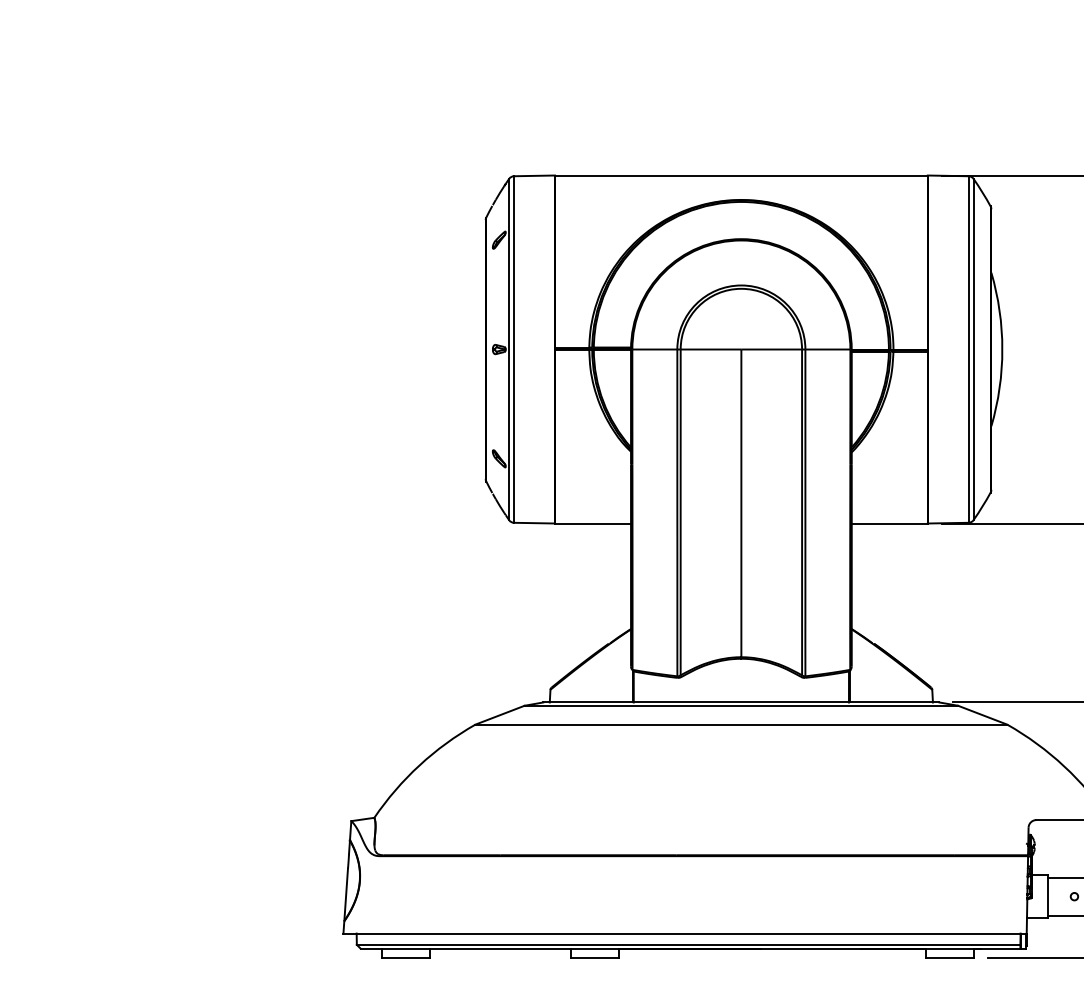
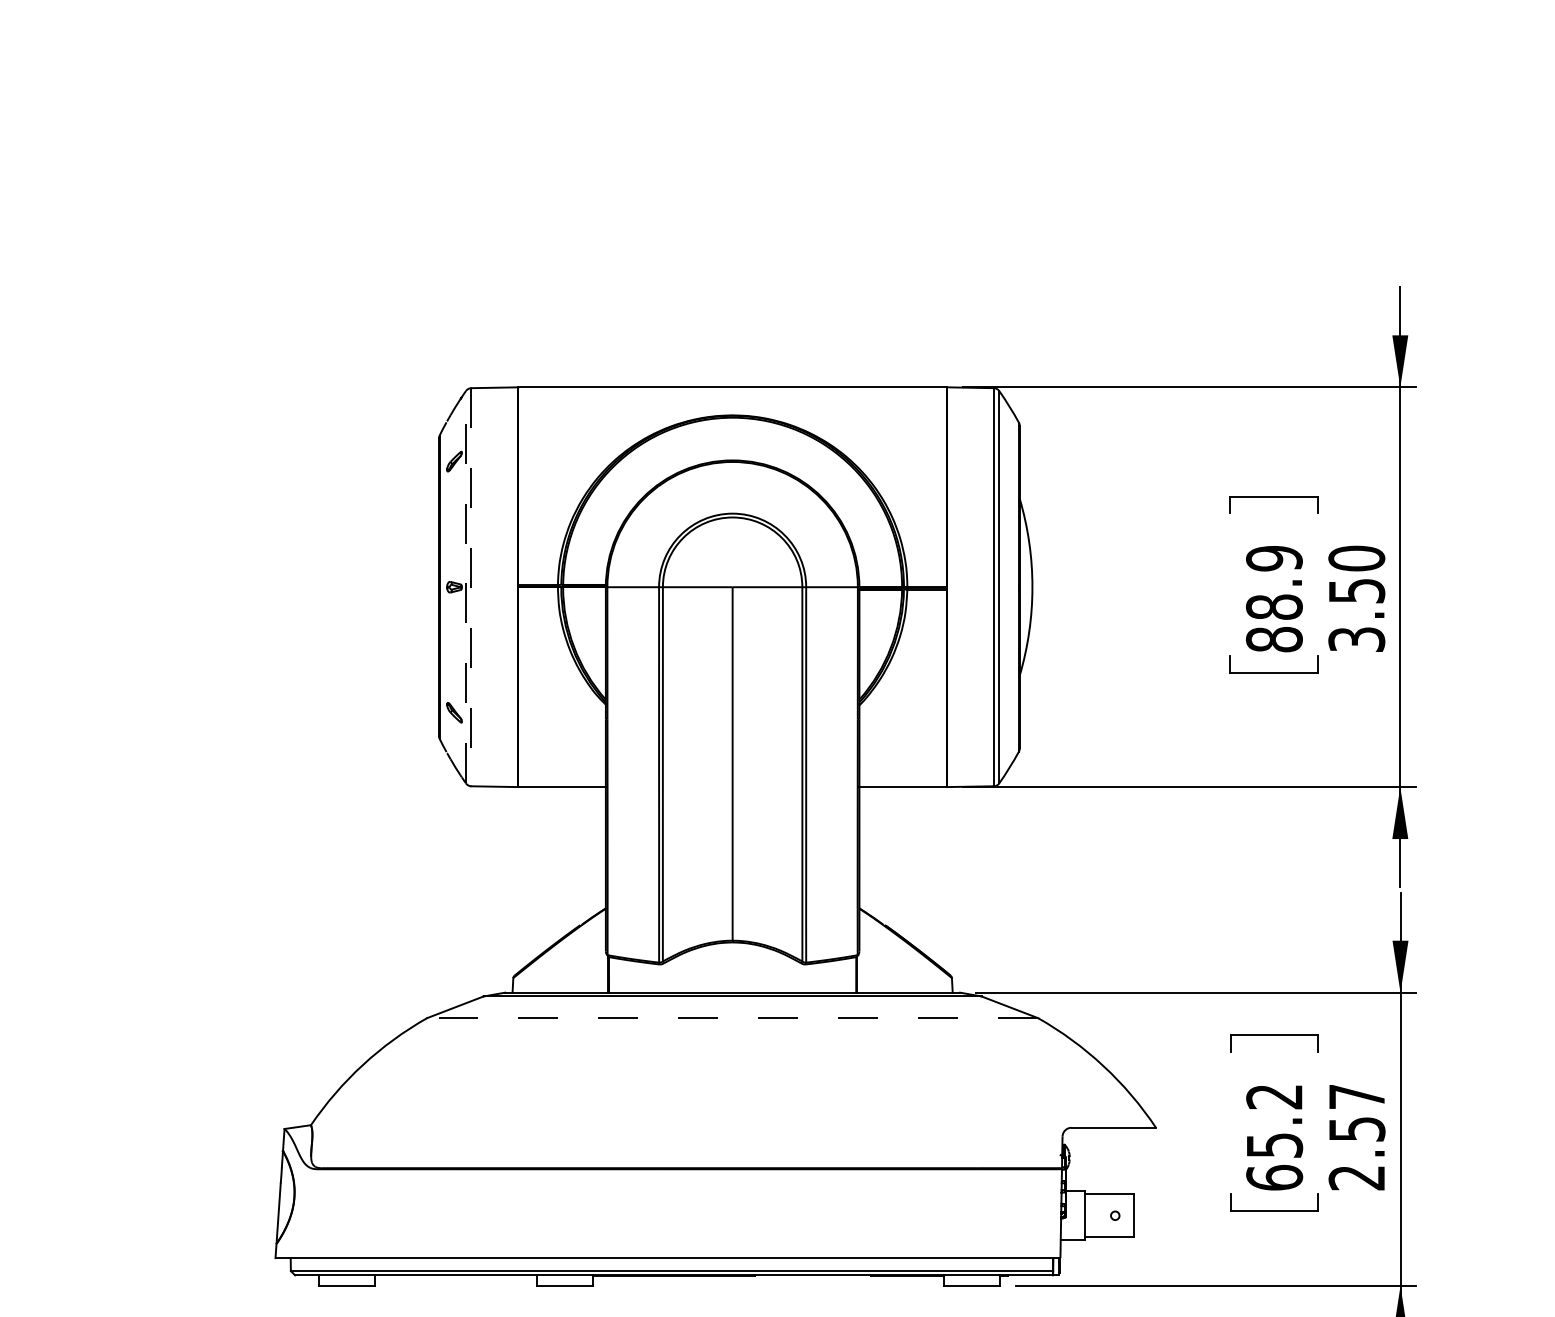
line: (508, 348) -> (465, 586), solid -> dashed
line: (514, 349) -> (471, 587), solid -> dashed
line: (741, 724) -> (732, 1018), solid -> dashed

